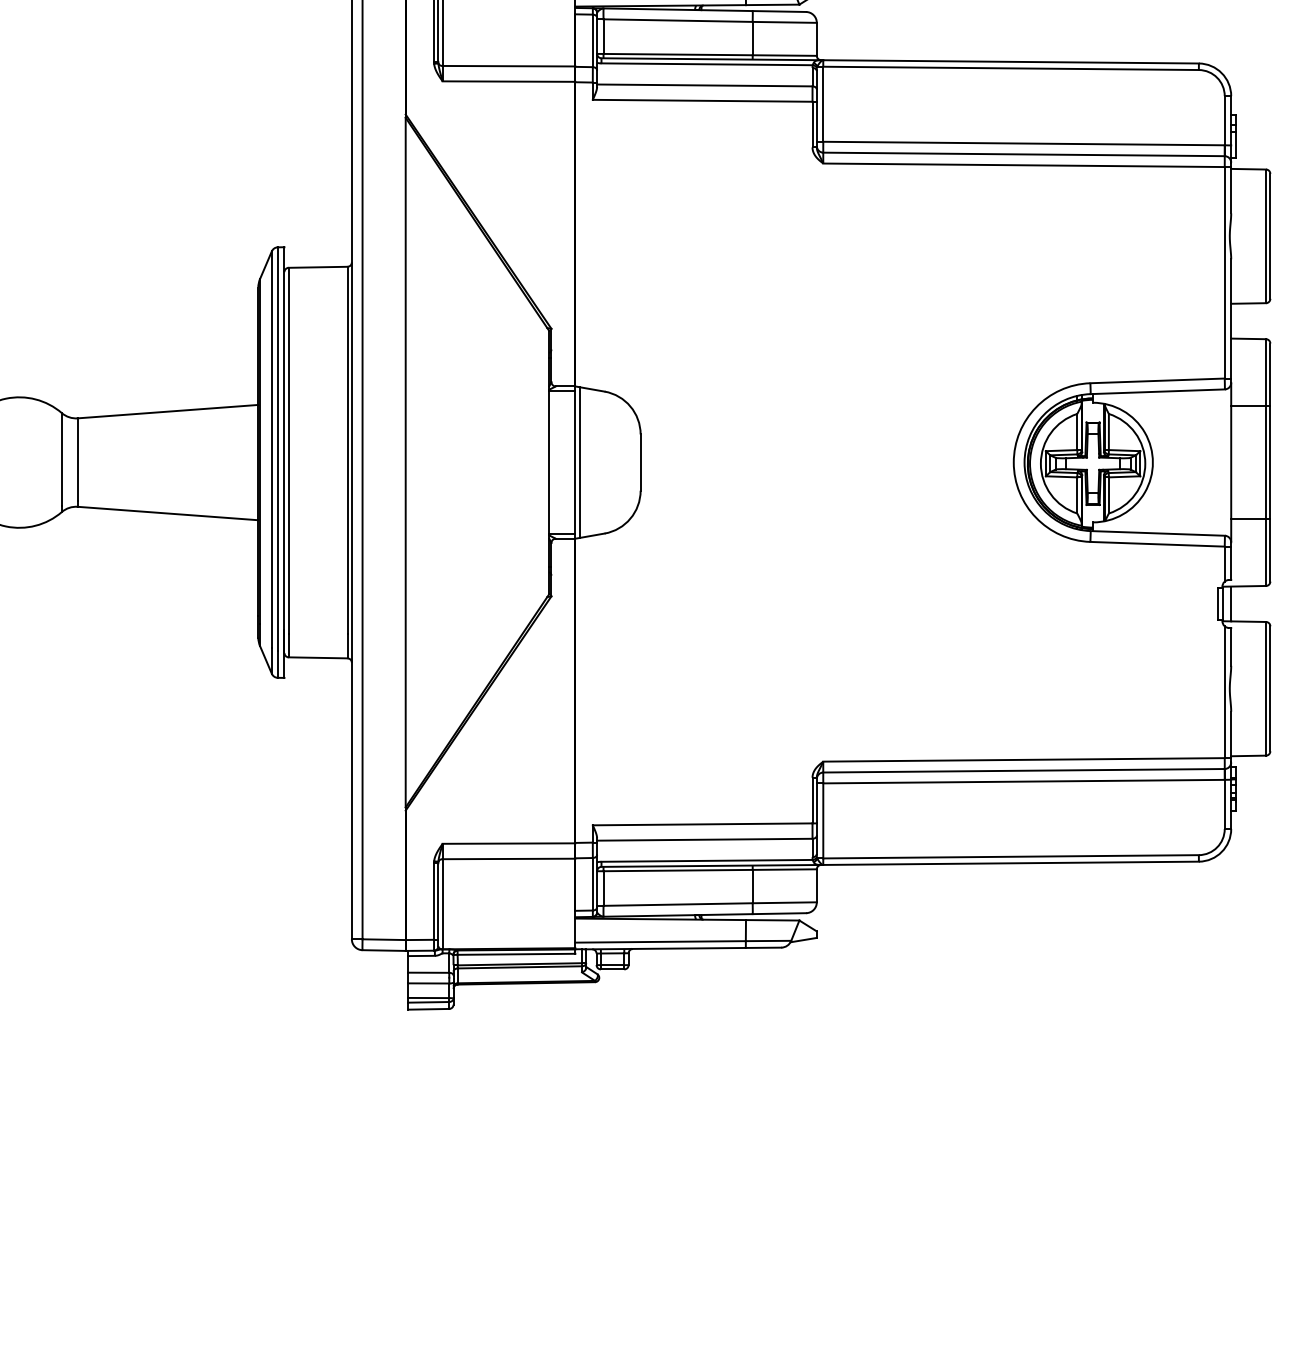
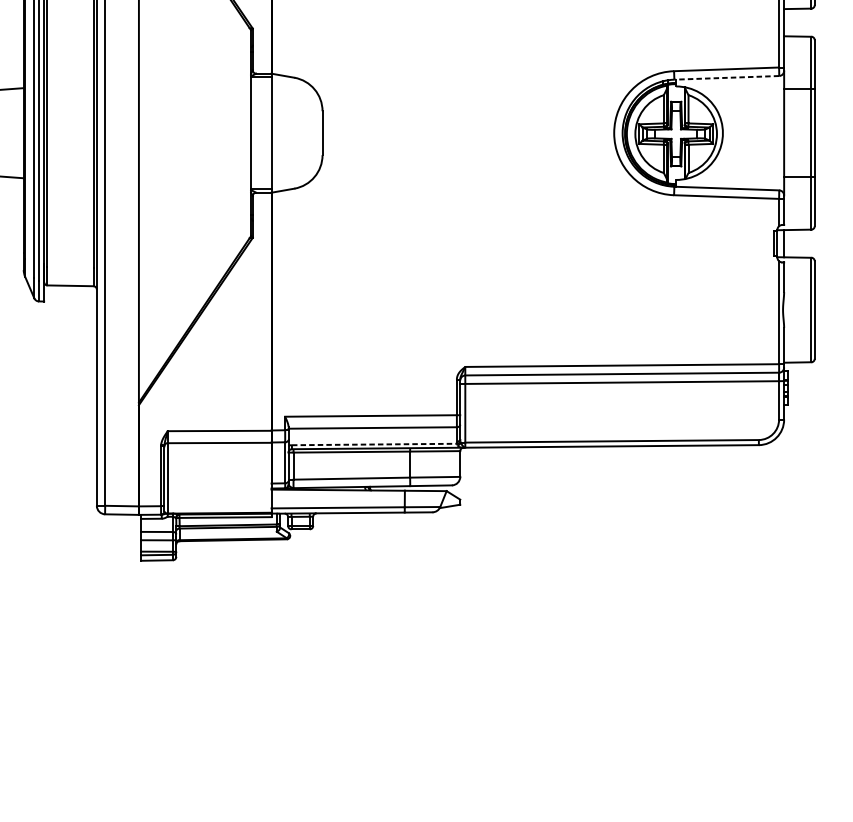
line: (1157, 391) -> (726, 77), solid -> dashed
line: (579, 462) -> (274, 133), removed
line: (707, 860) -> (374, 444), solid -> dashed

